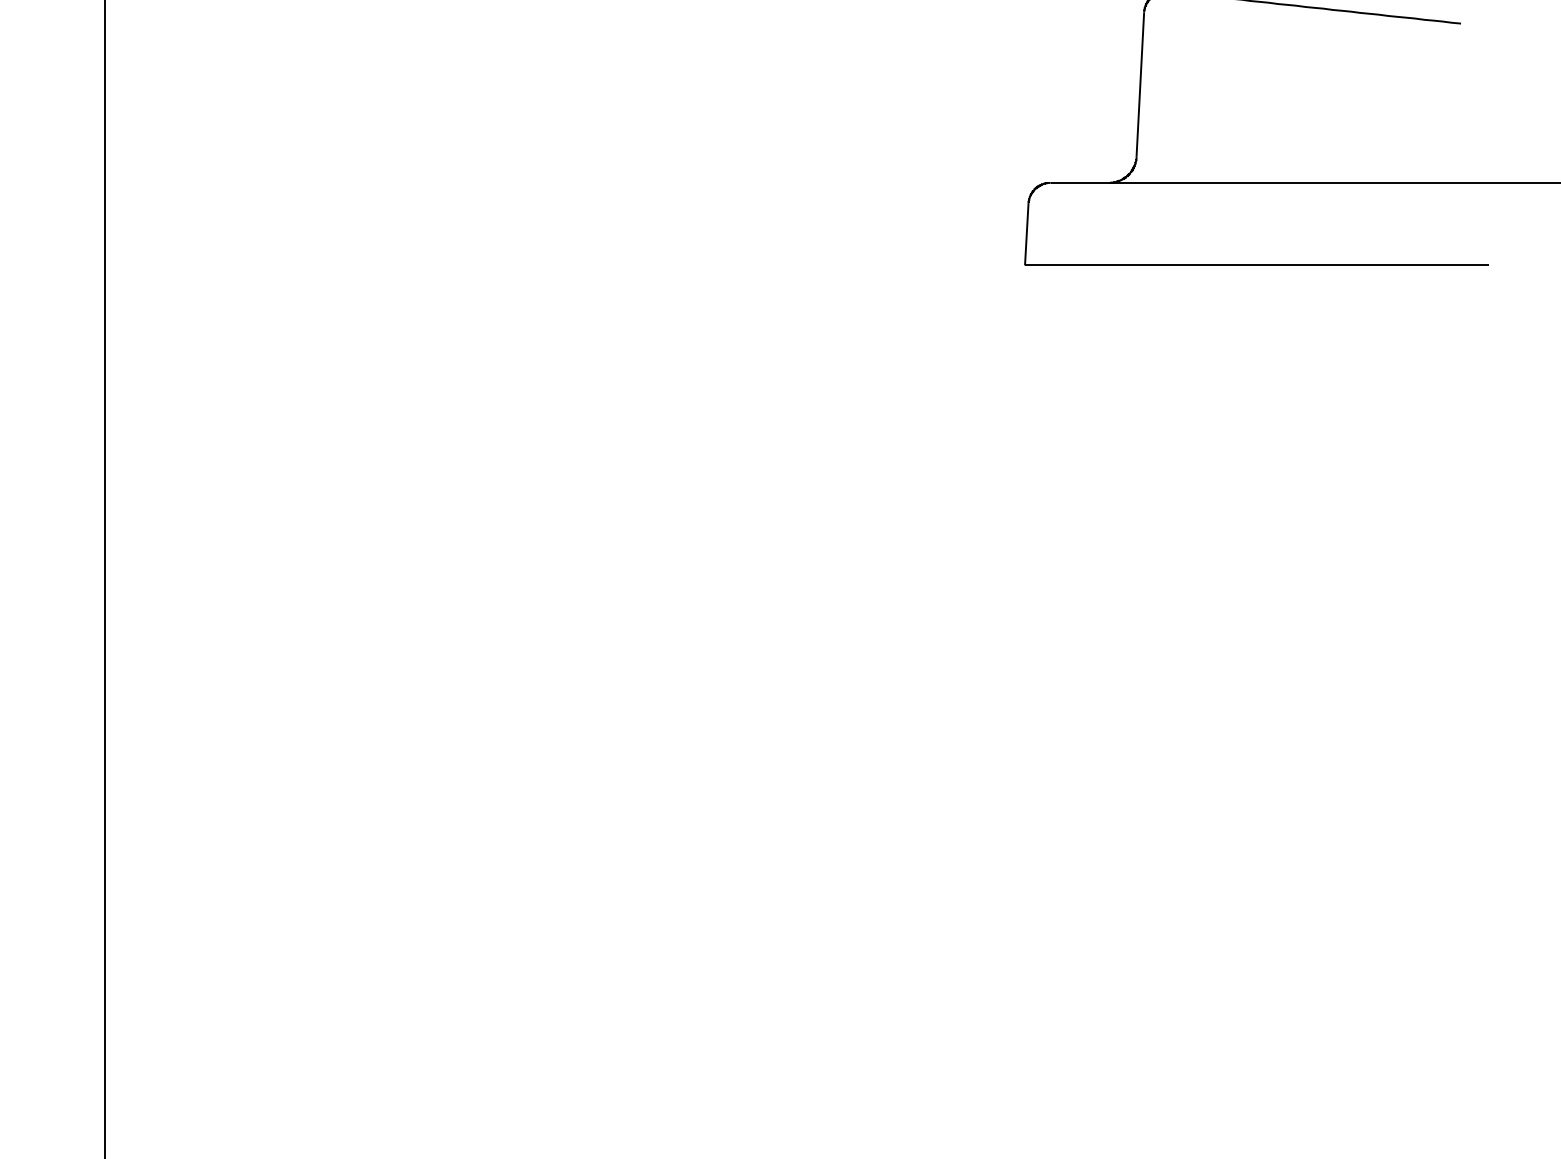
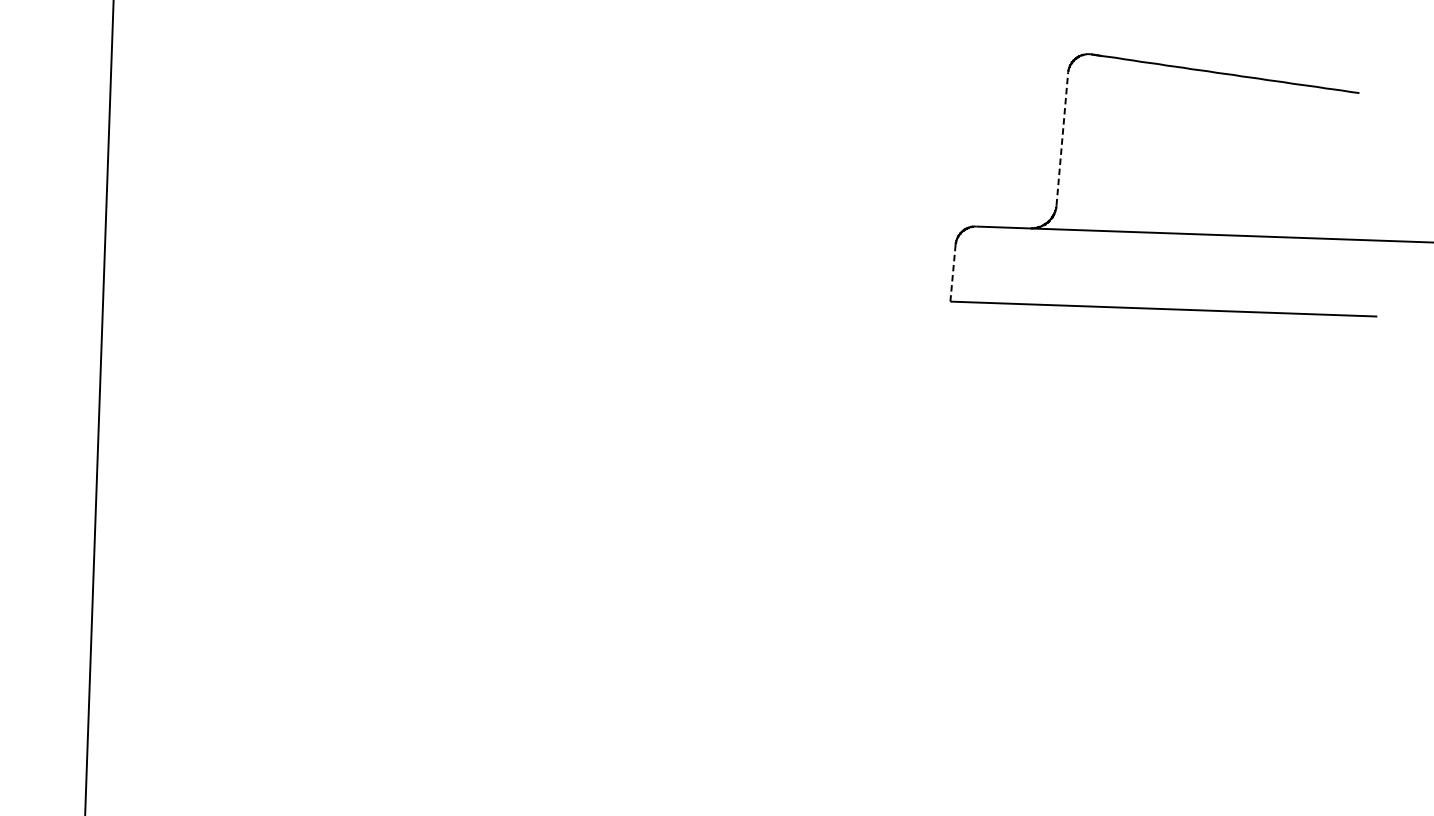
line: (1140, 84) -> (1062, 138), solid -> dashed
line: (1026, 234) -> (952, 273), solid -> dashed

